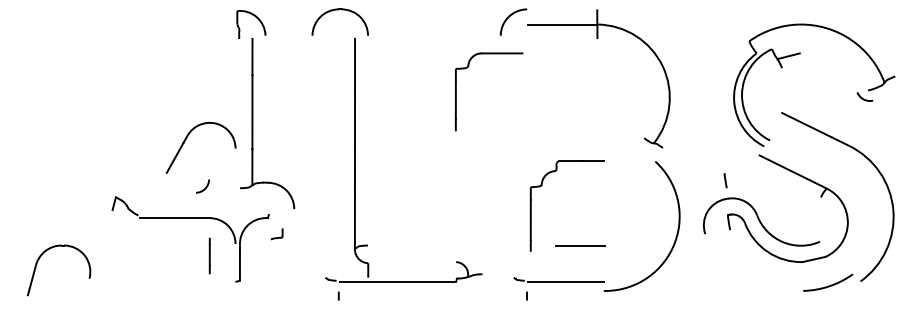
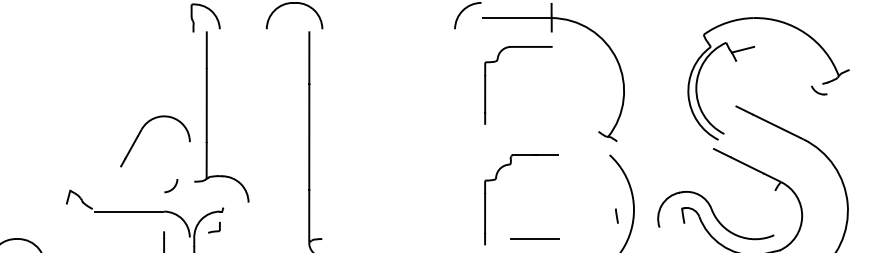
part: (467, 68) -> (496, 62), moved
line: (725, 180) -> (616, 216), moved
arc: (204, 188) -> (172, 188), moved
part: (276, 234) -> (213, 228), moved

